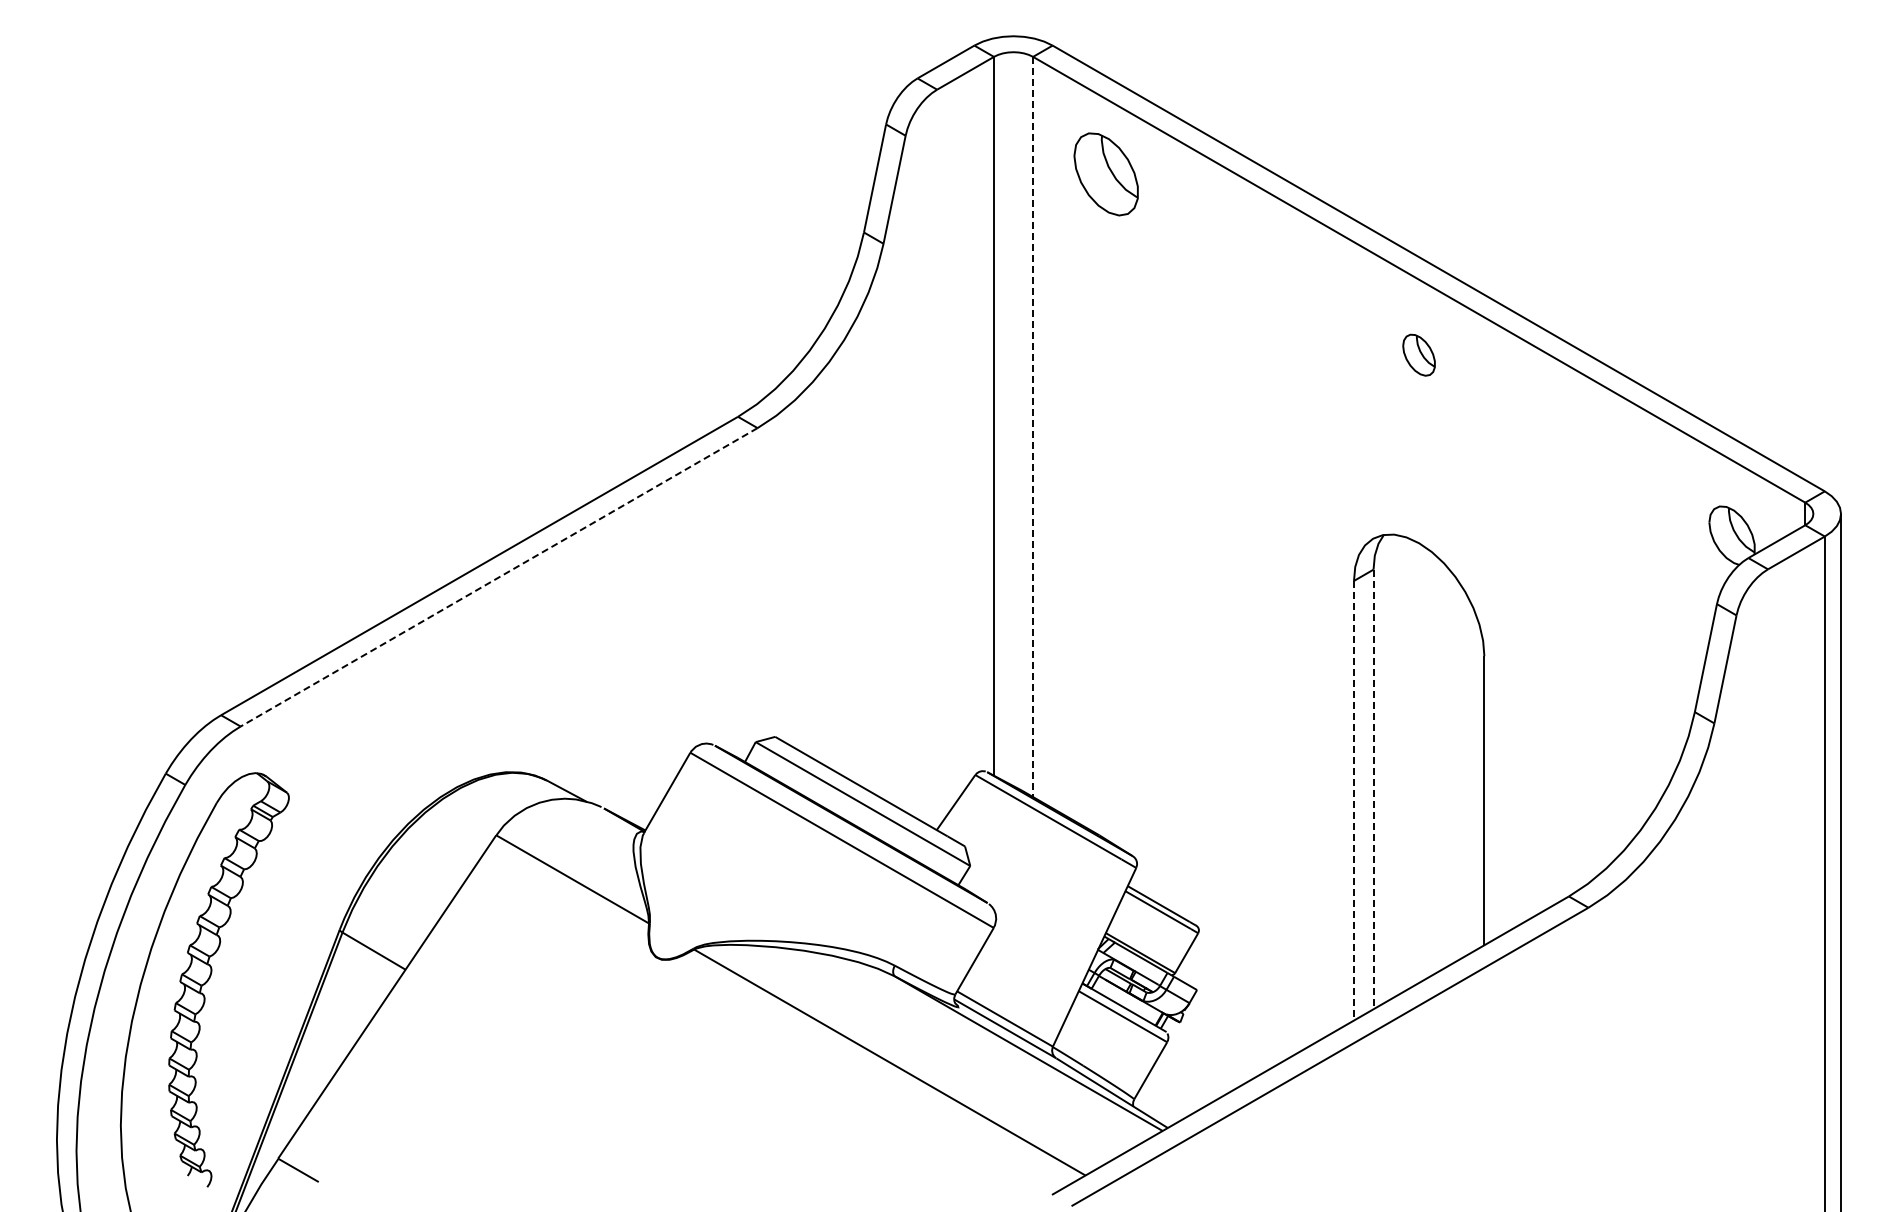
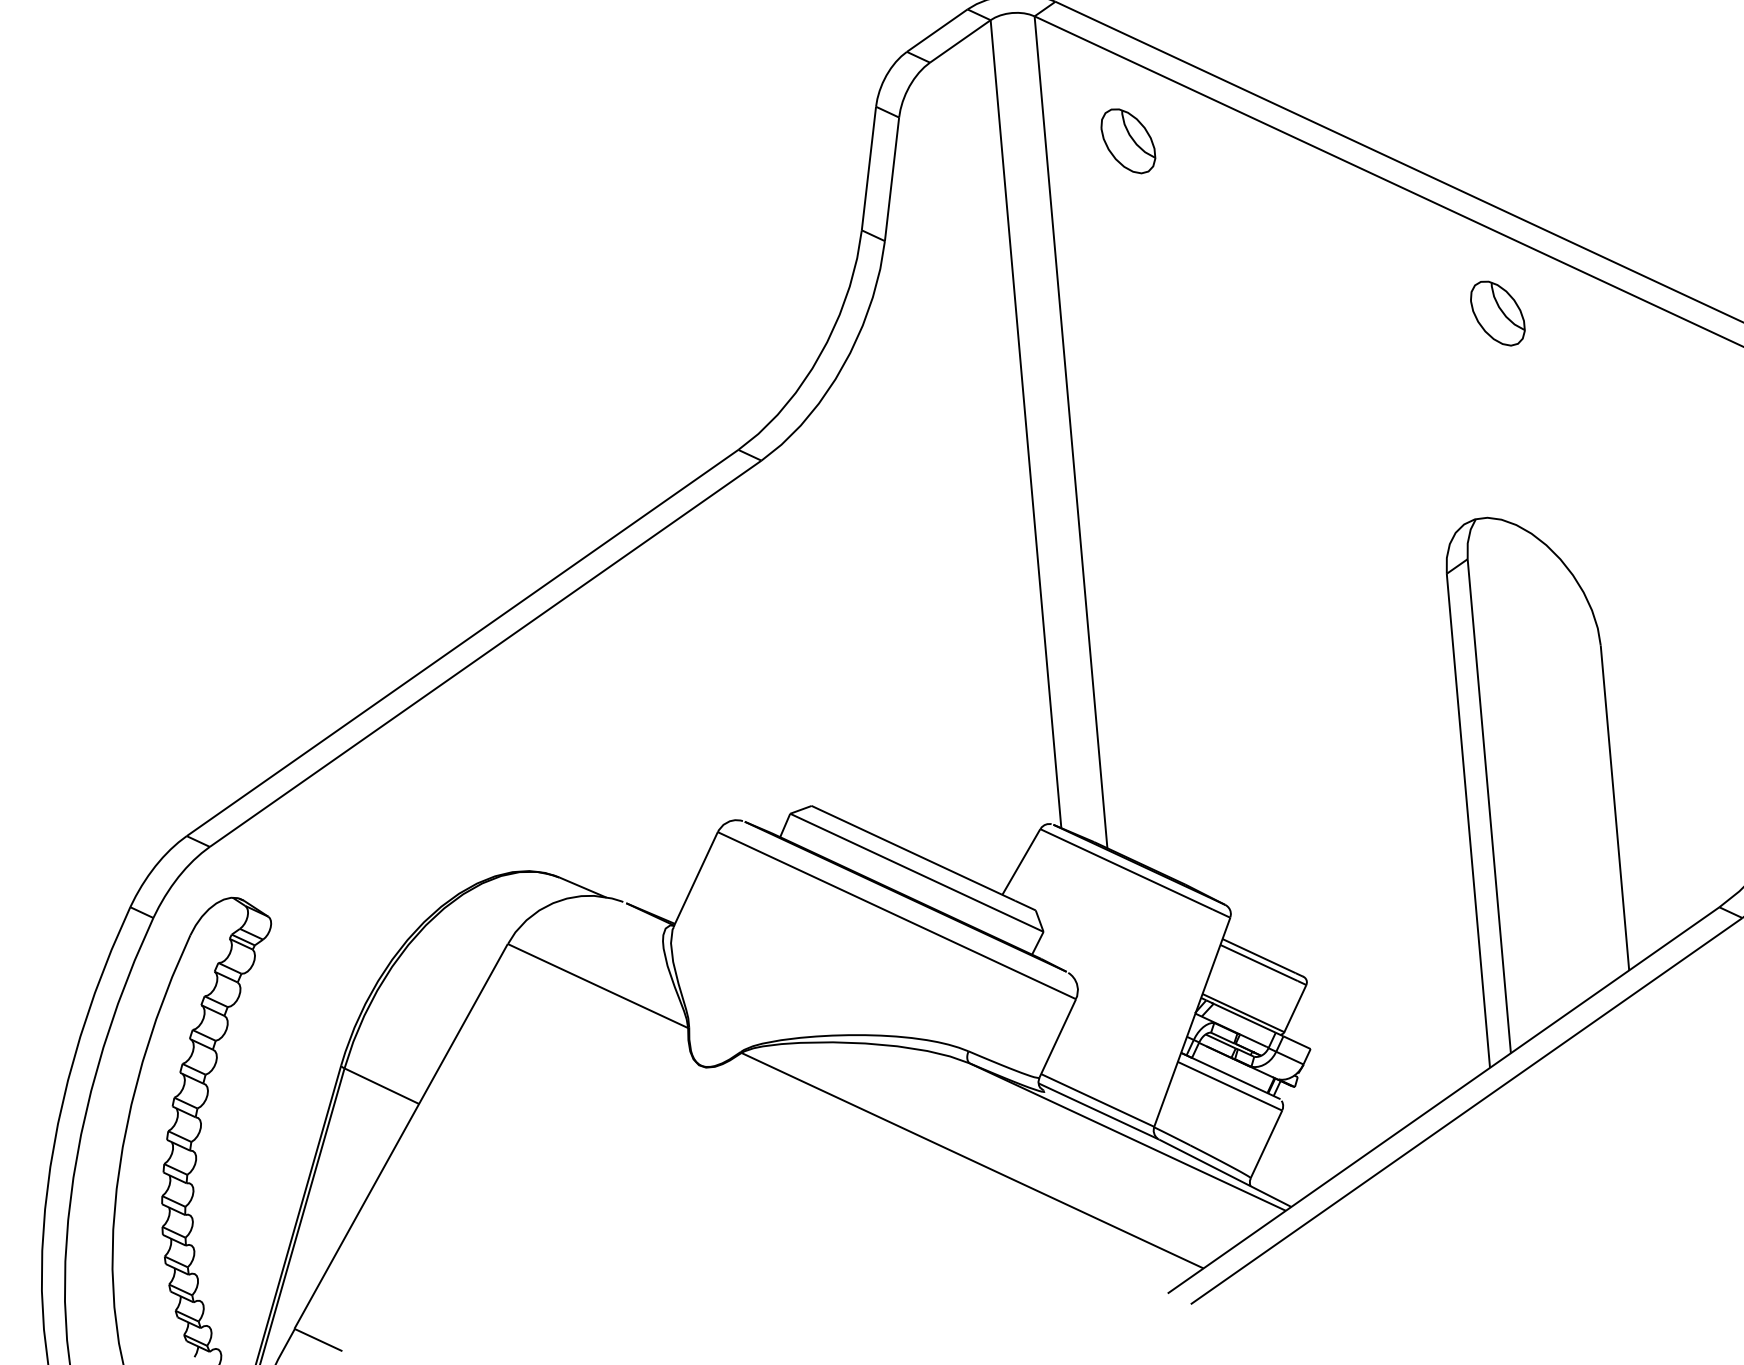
part: (1105, 174) -> (1127, 141), size x0.71
part: (1418, 355) -> (1497, 314), size x1.43
line: (1033, 427) -> (1071, 432), dashed -> solid
line: (498, 577) -> (484, 654), dashed -> solid
line: (1373, 789) -> (1489, 806), dashed -> solid
line: (1353, 800) -> (1467, 820), dashed -> solid

